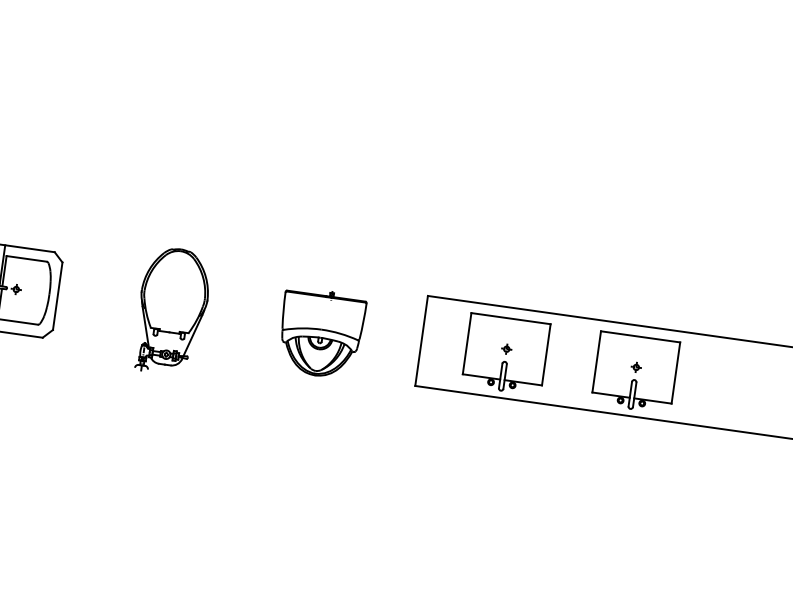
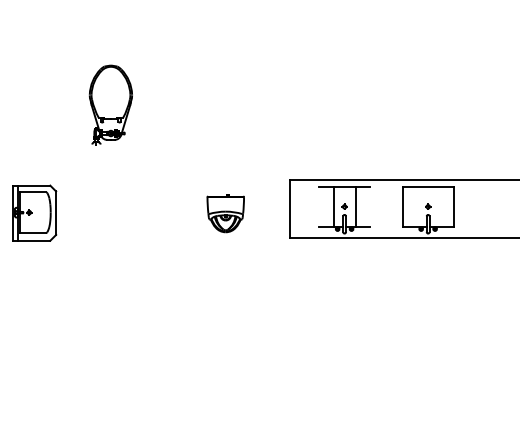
part: (171, 309) -> (110, 104), moved
part: (320, 333) -> (225, 213), size x0.7
line: (467, 343) -> (334, 206), moved
line: (546, 354) -> (356, 206), moved

